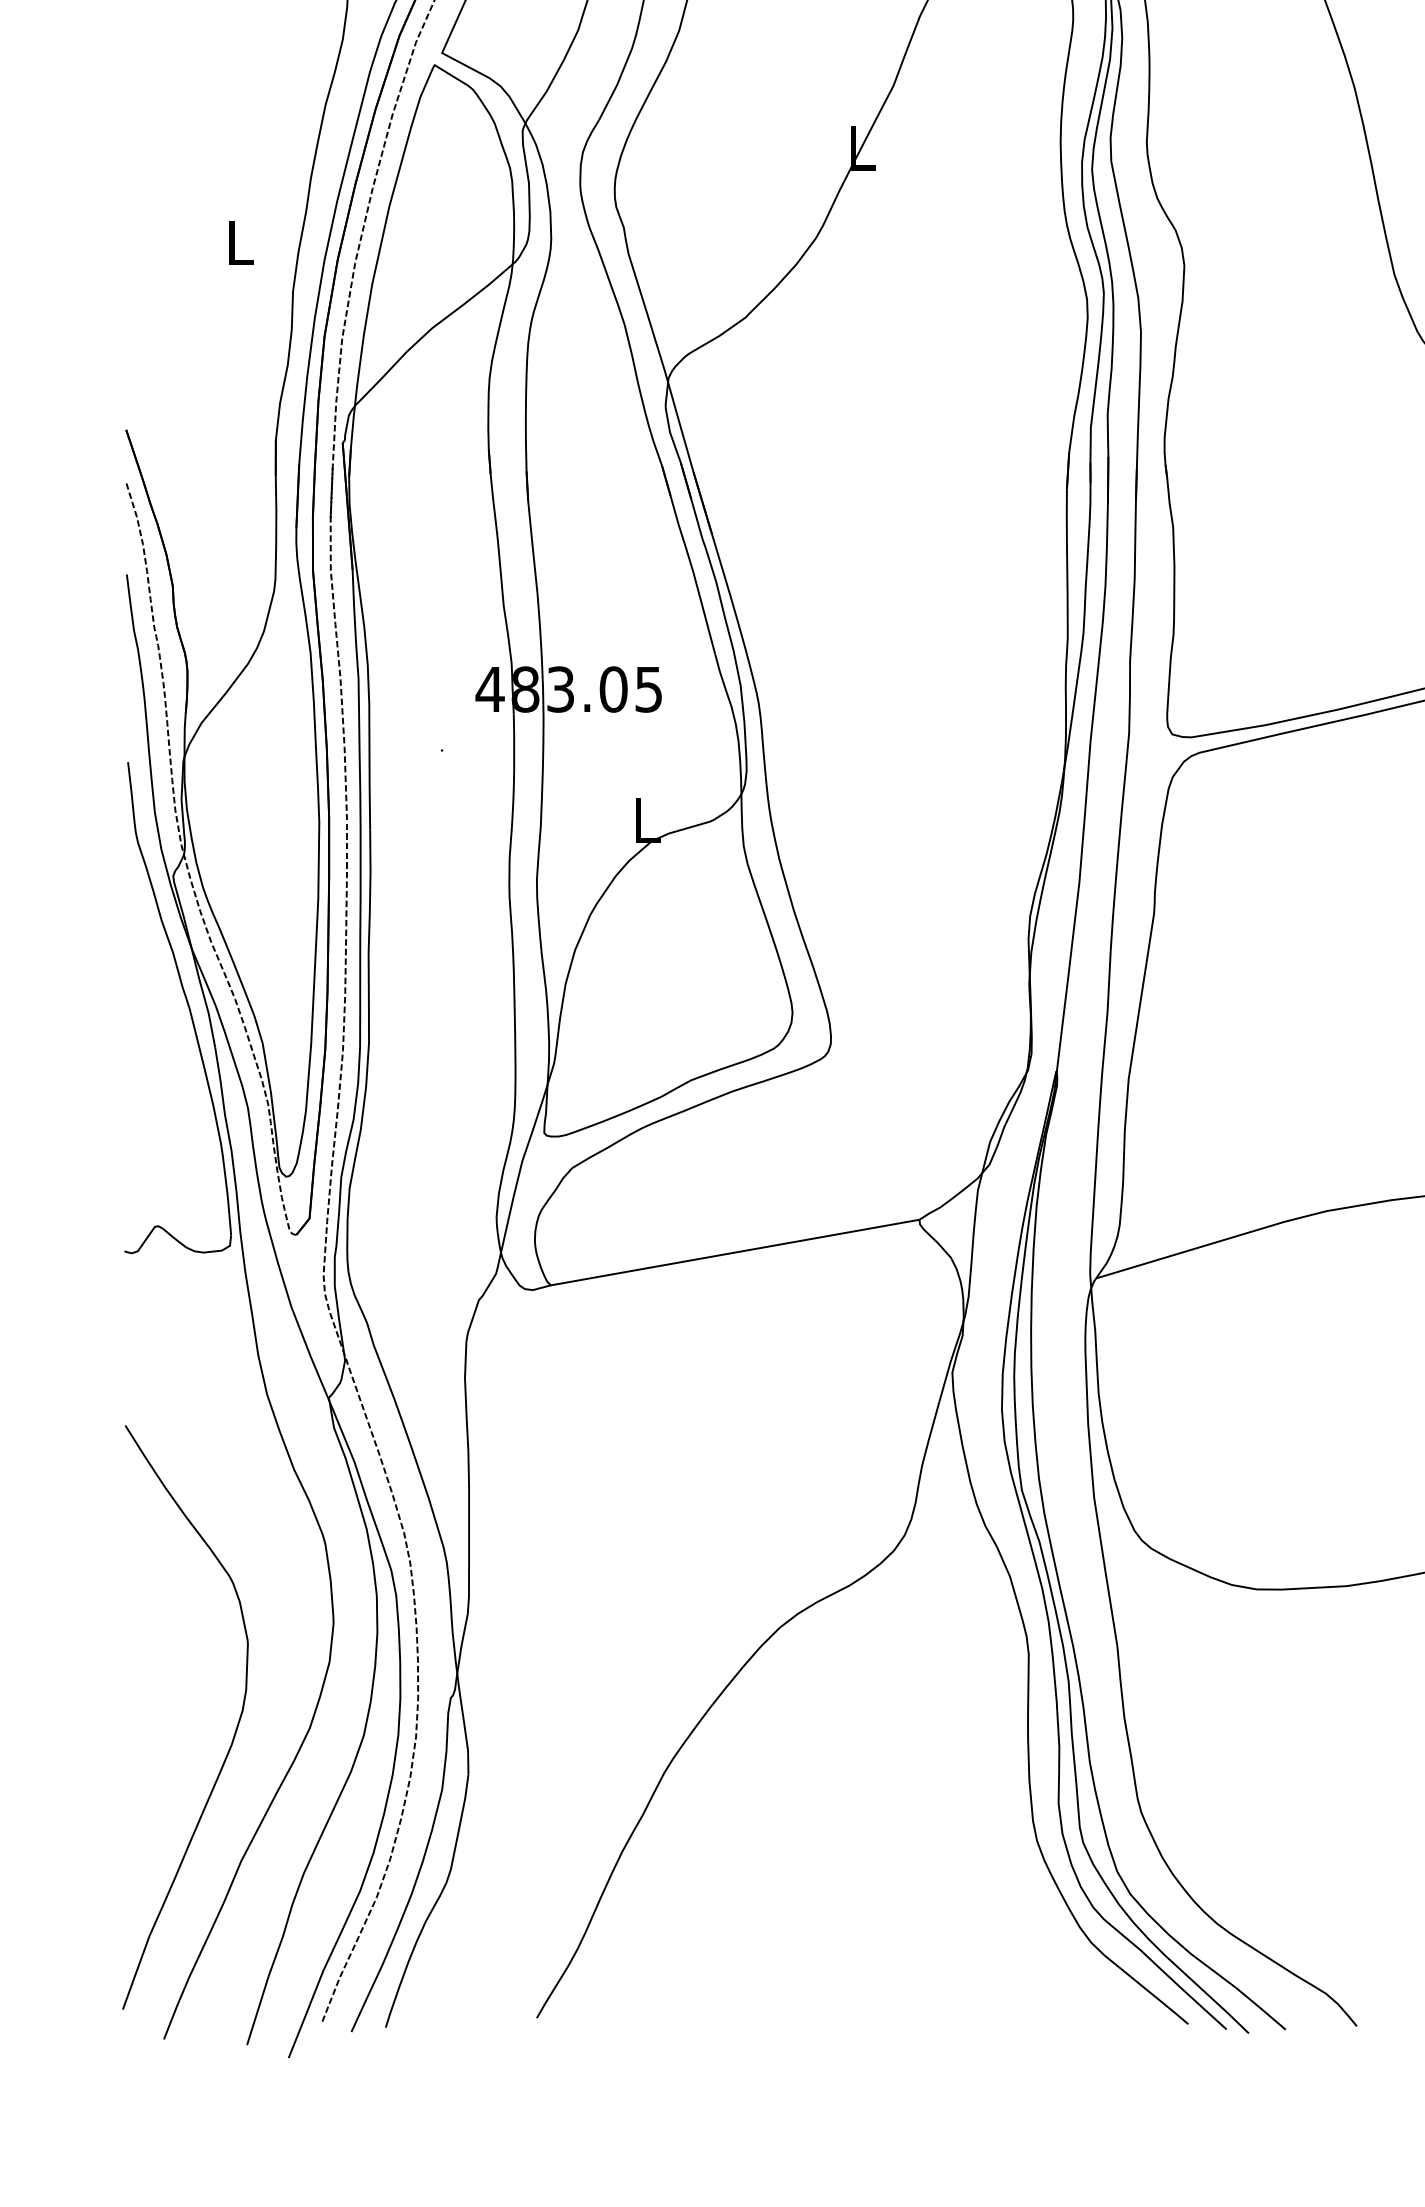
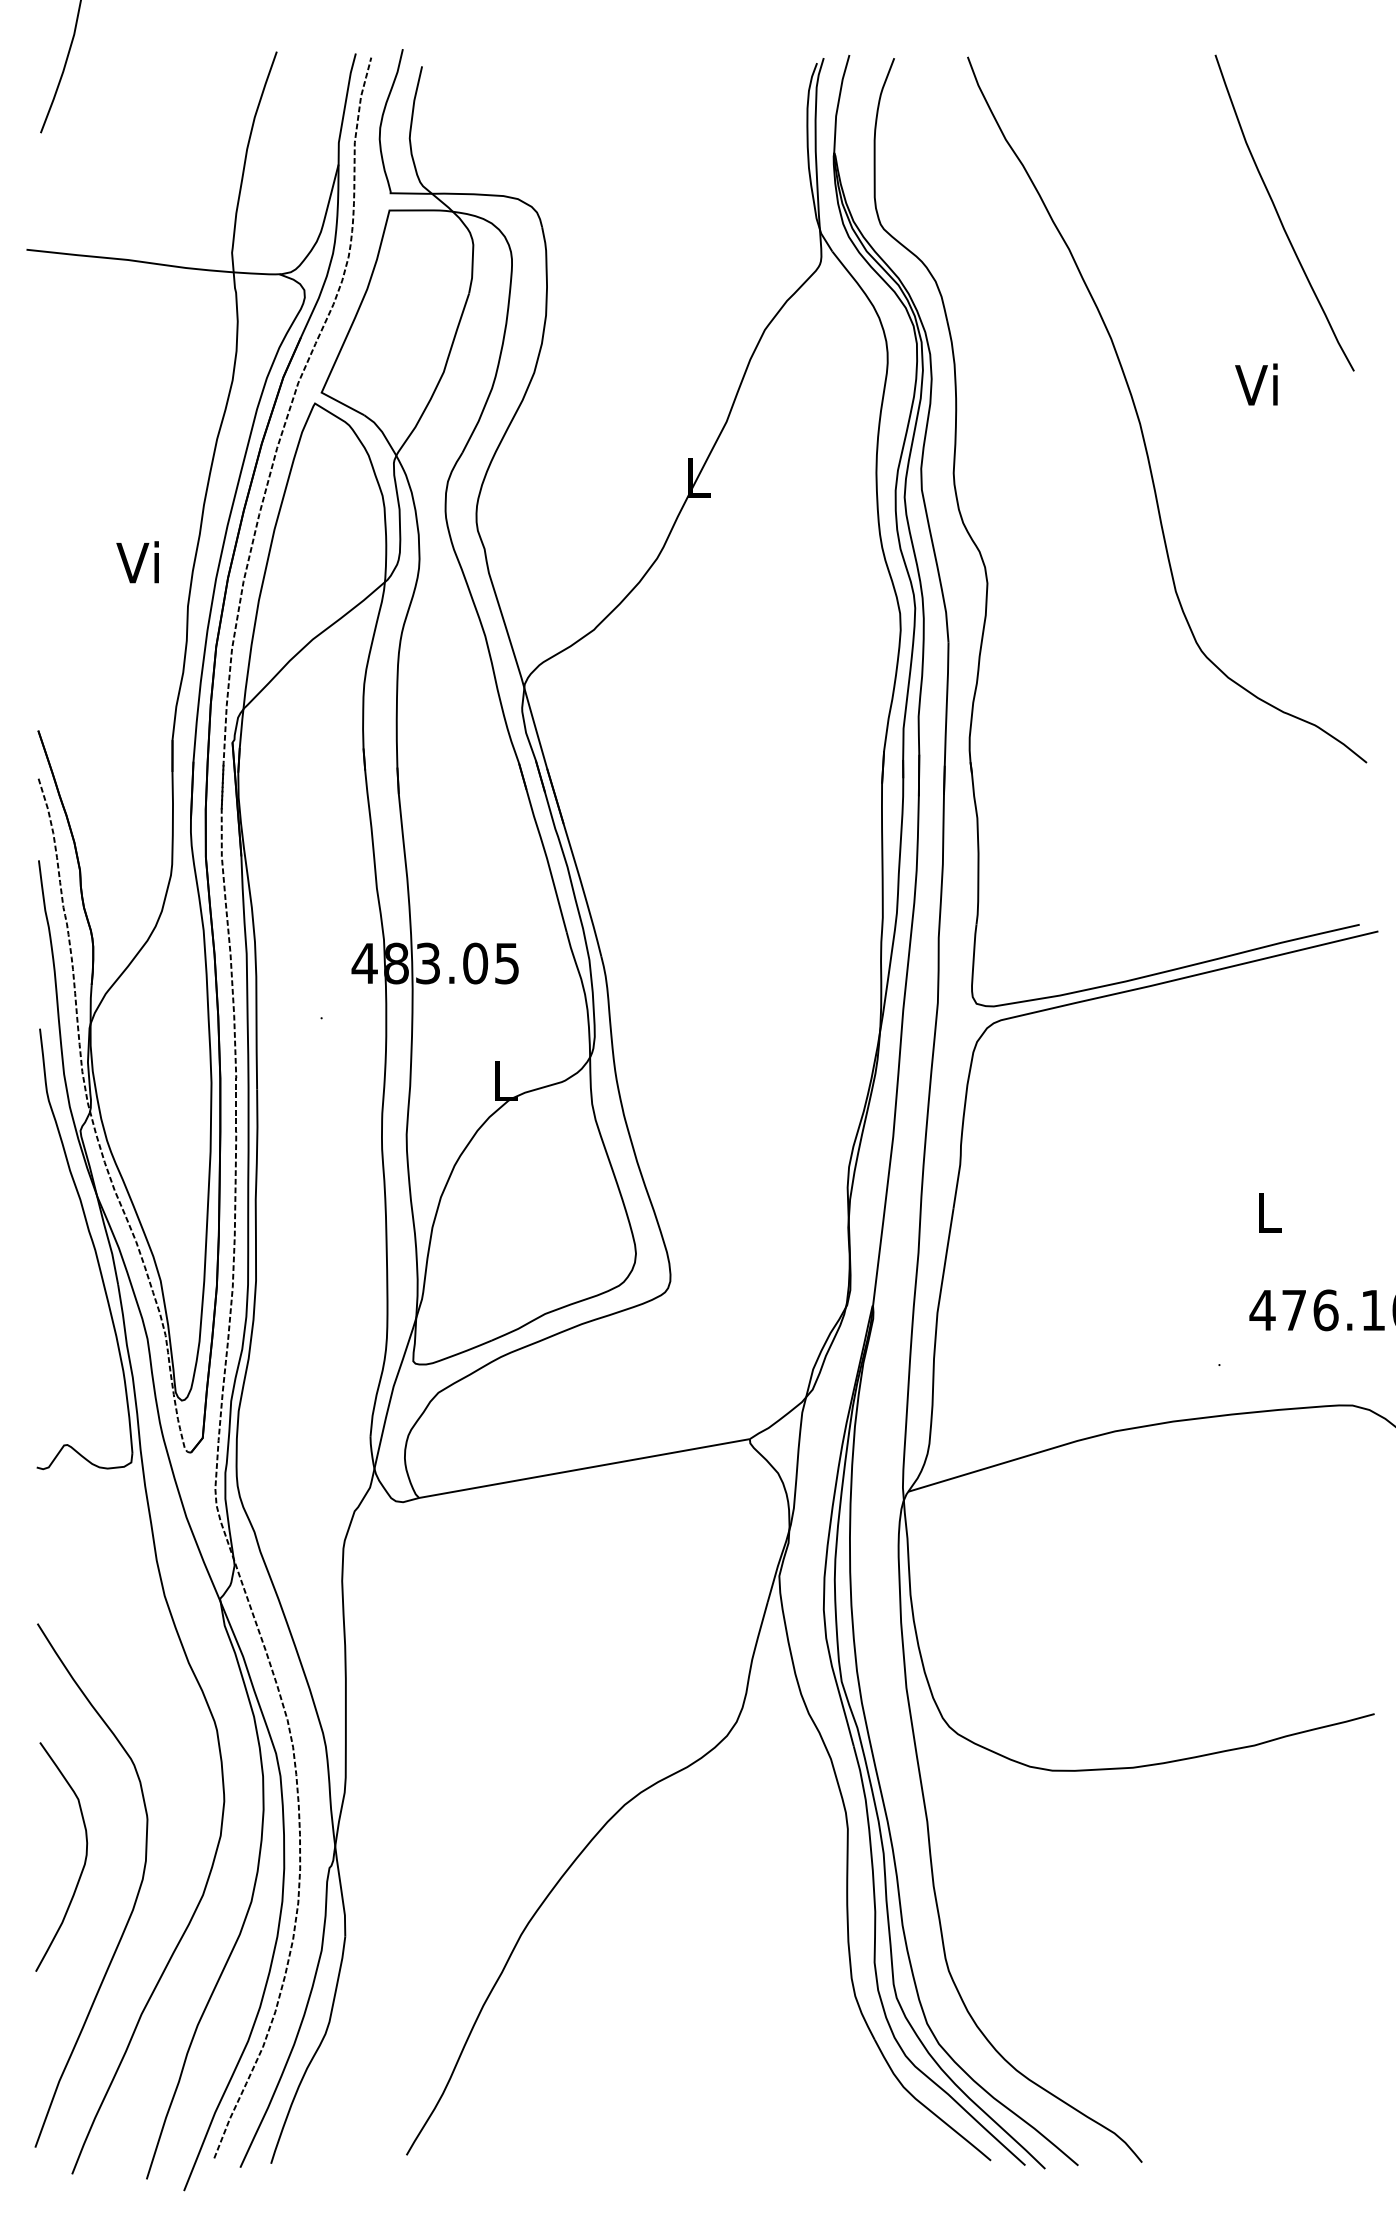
text: (236, 242) -> (137, 562), L -> Vi
curve: (177, 1688) -> (84, 1859), added

